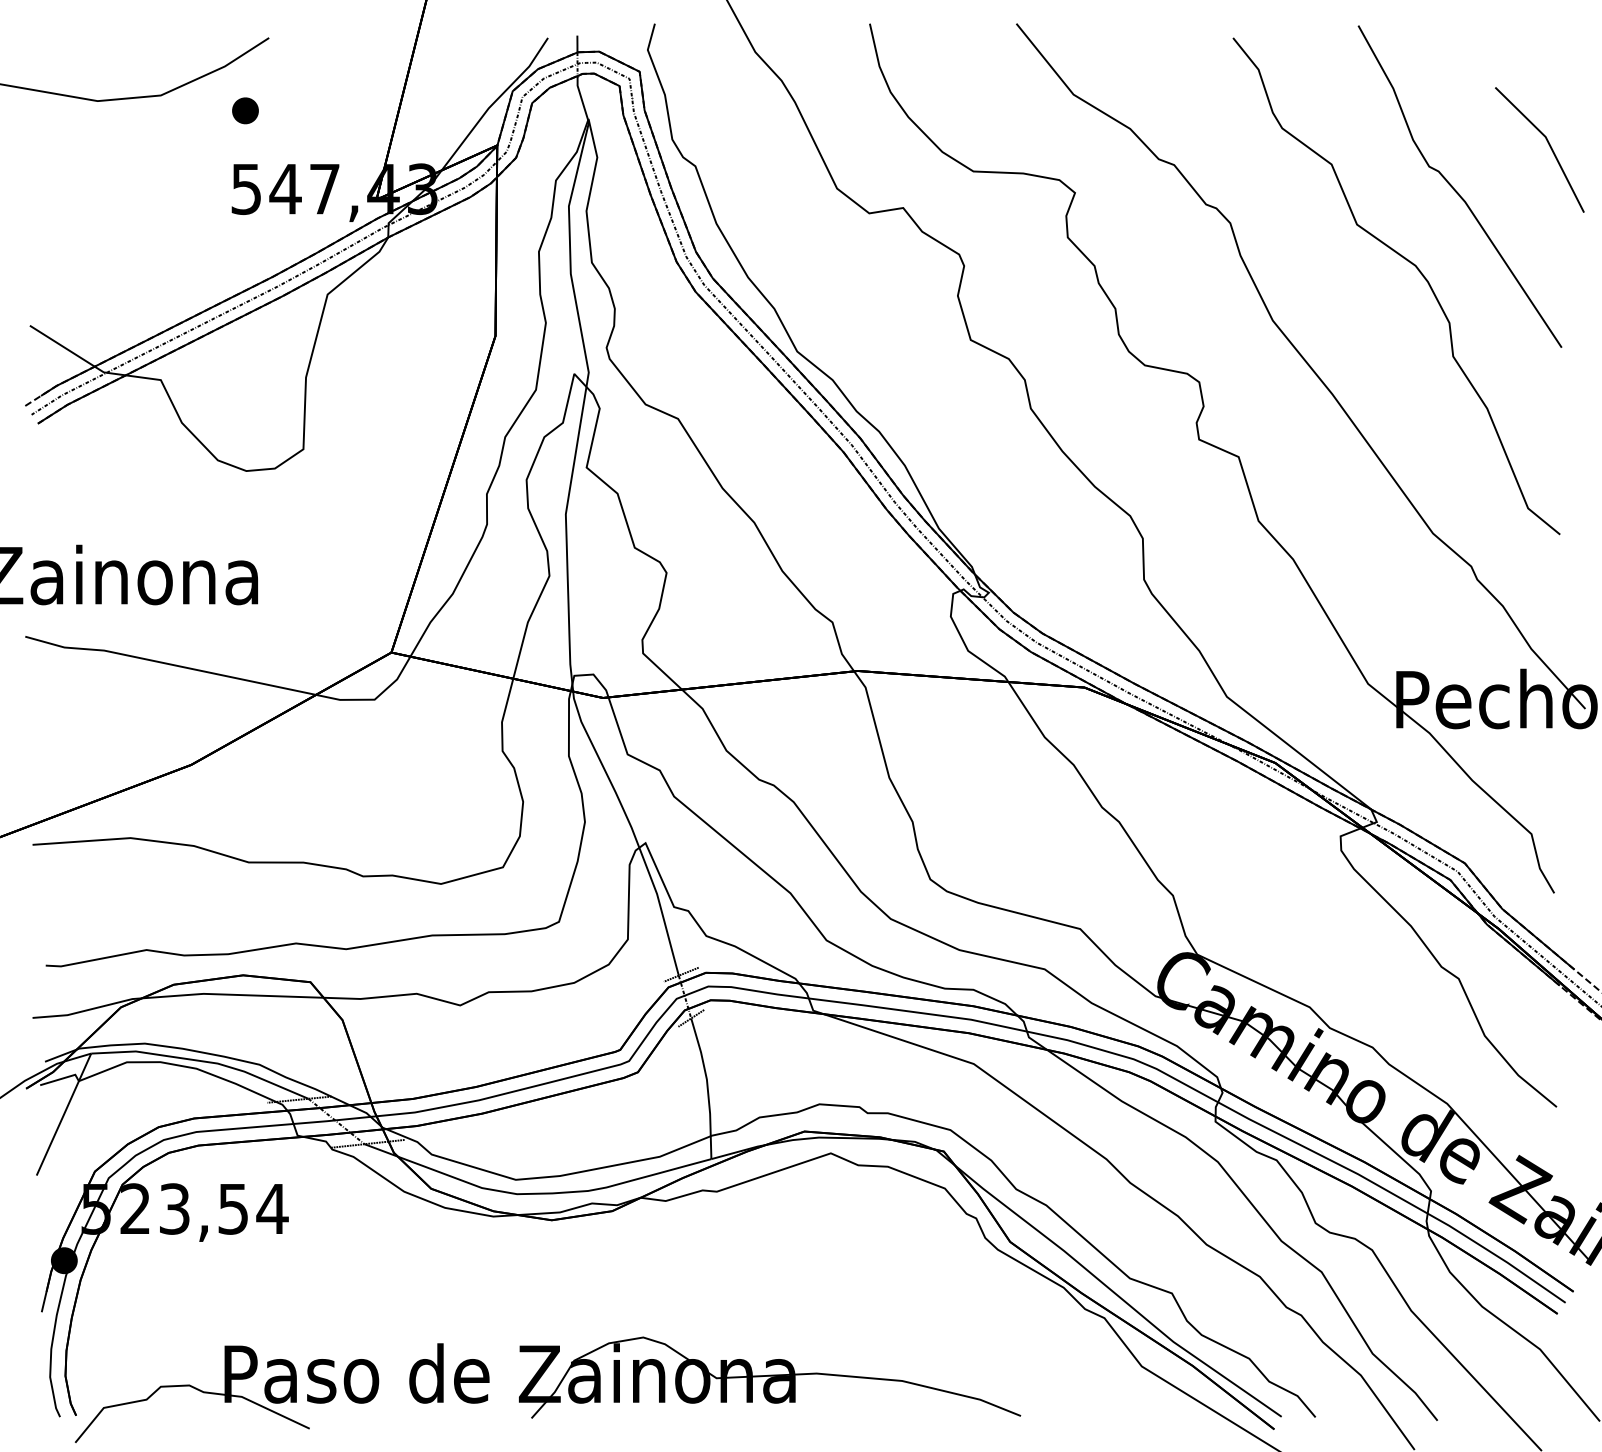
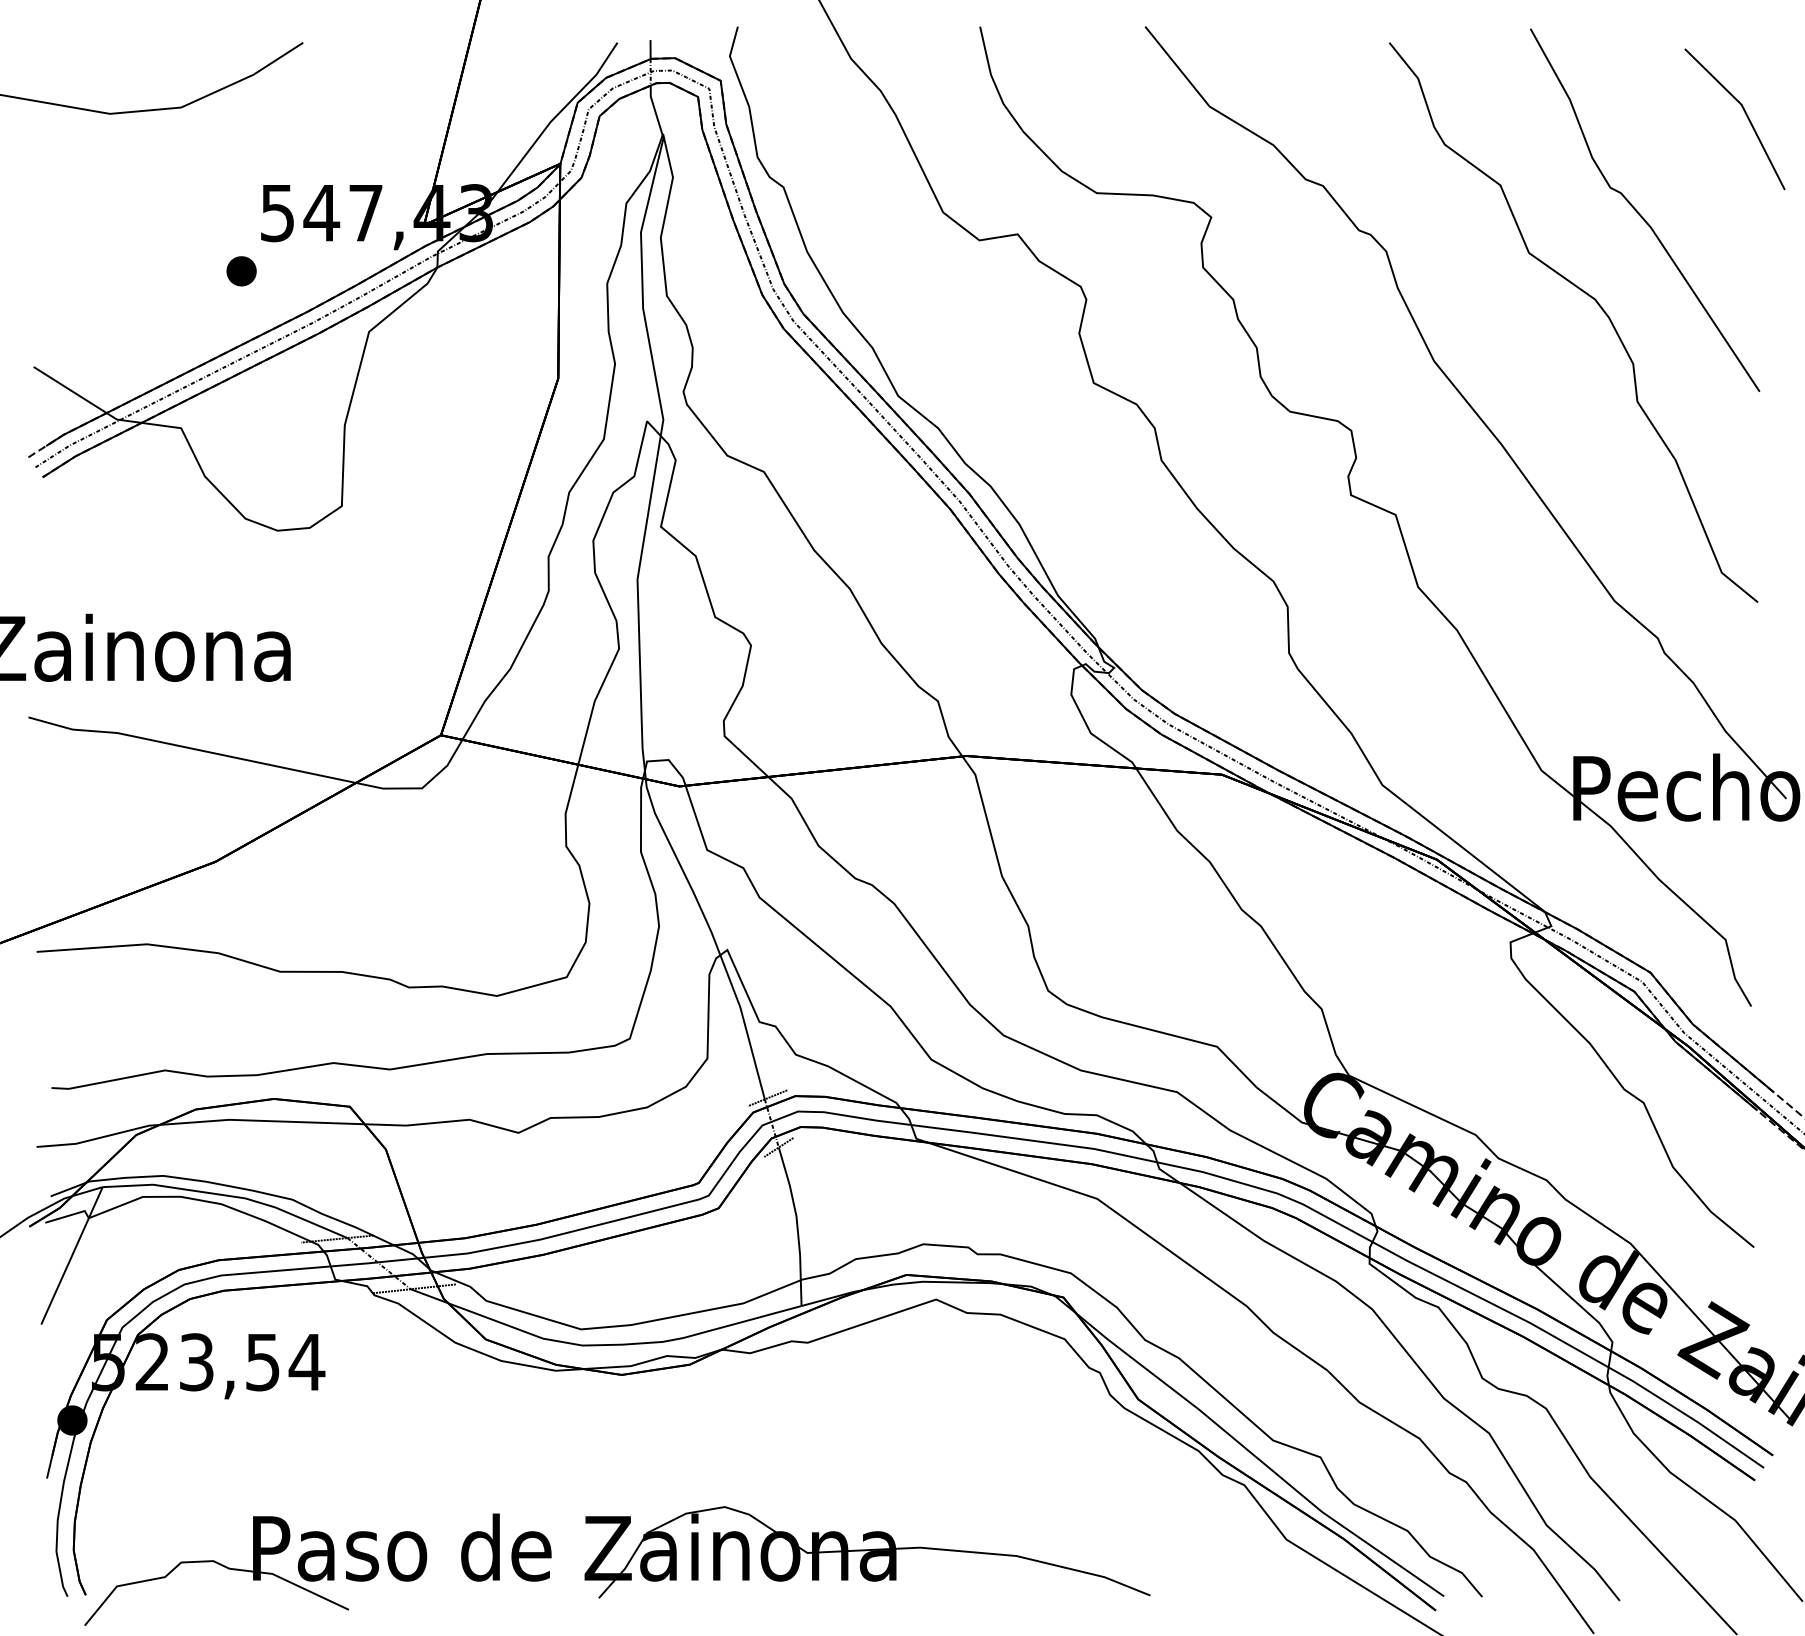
part: (245, 110) -> (241, 270), moved
line: (1548, 144) -> (1744, 113), moved

